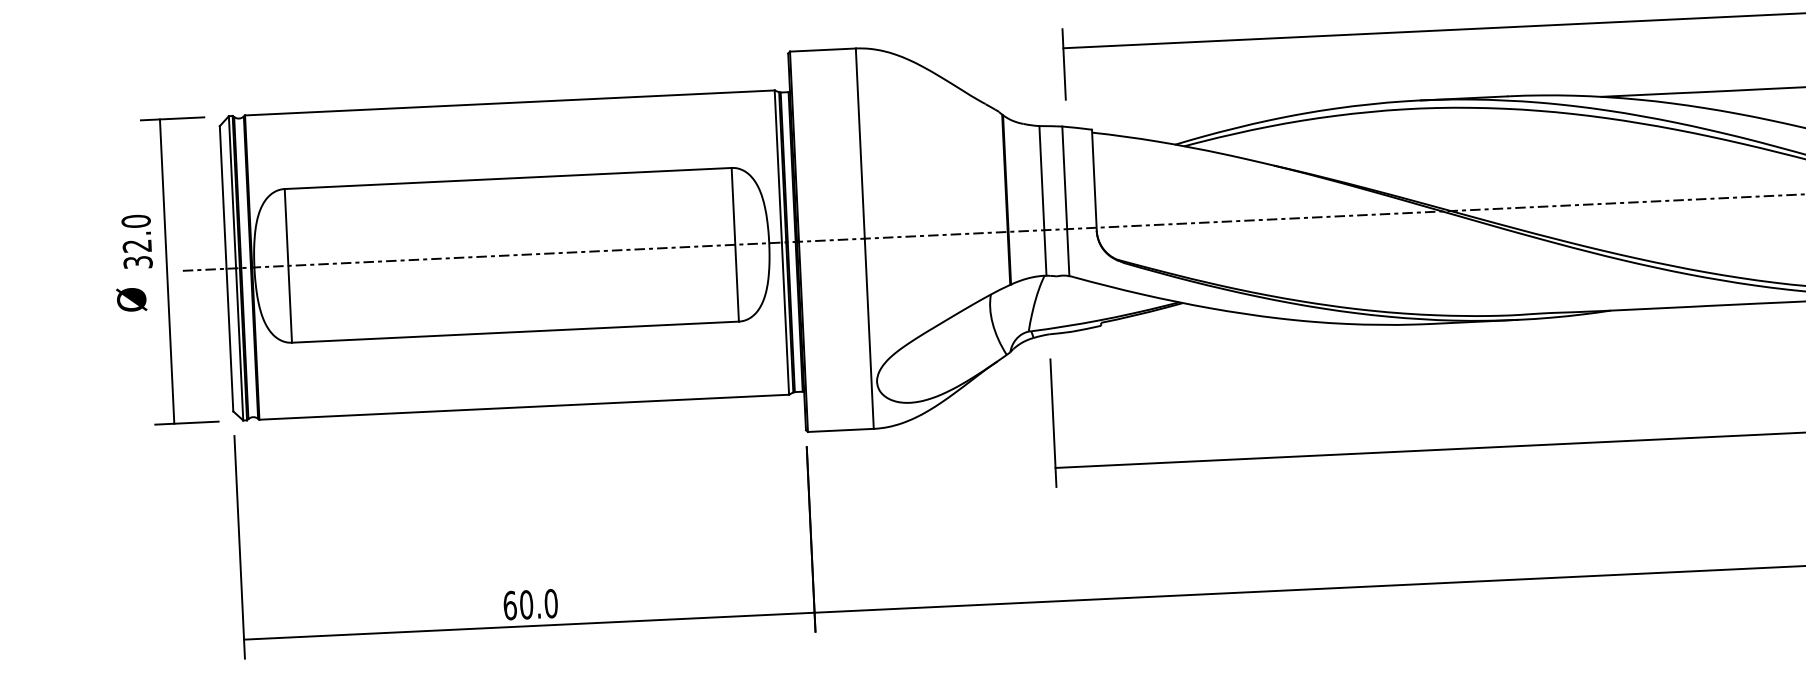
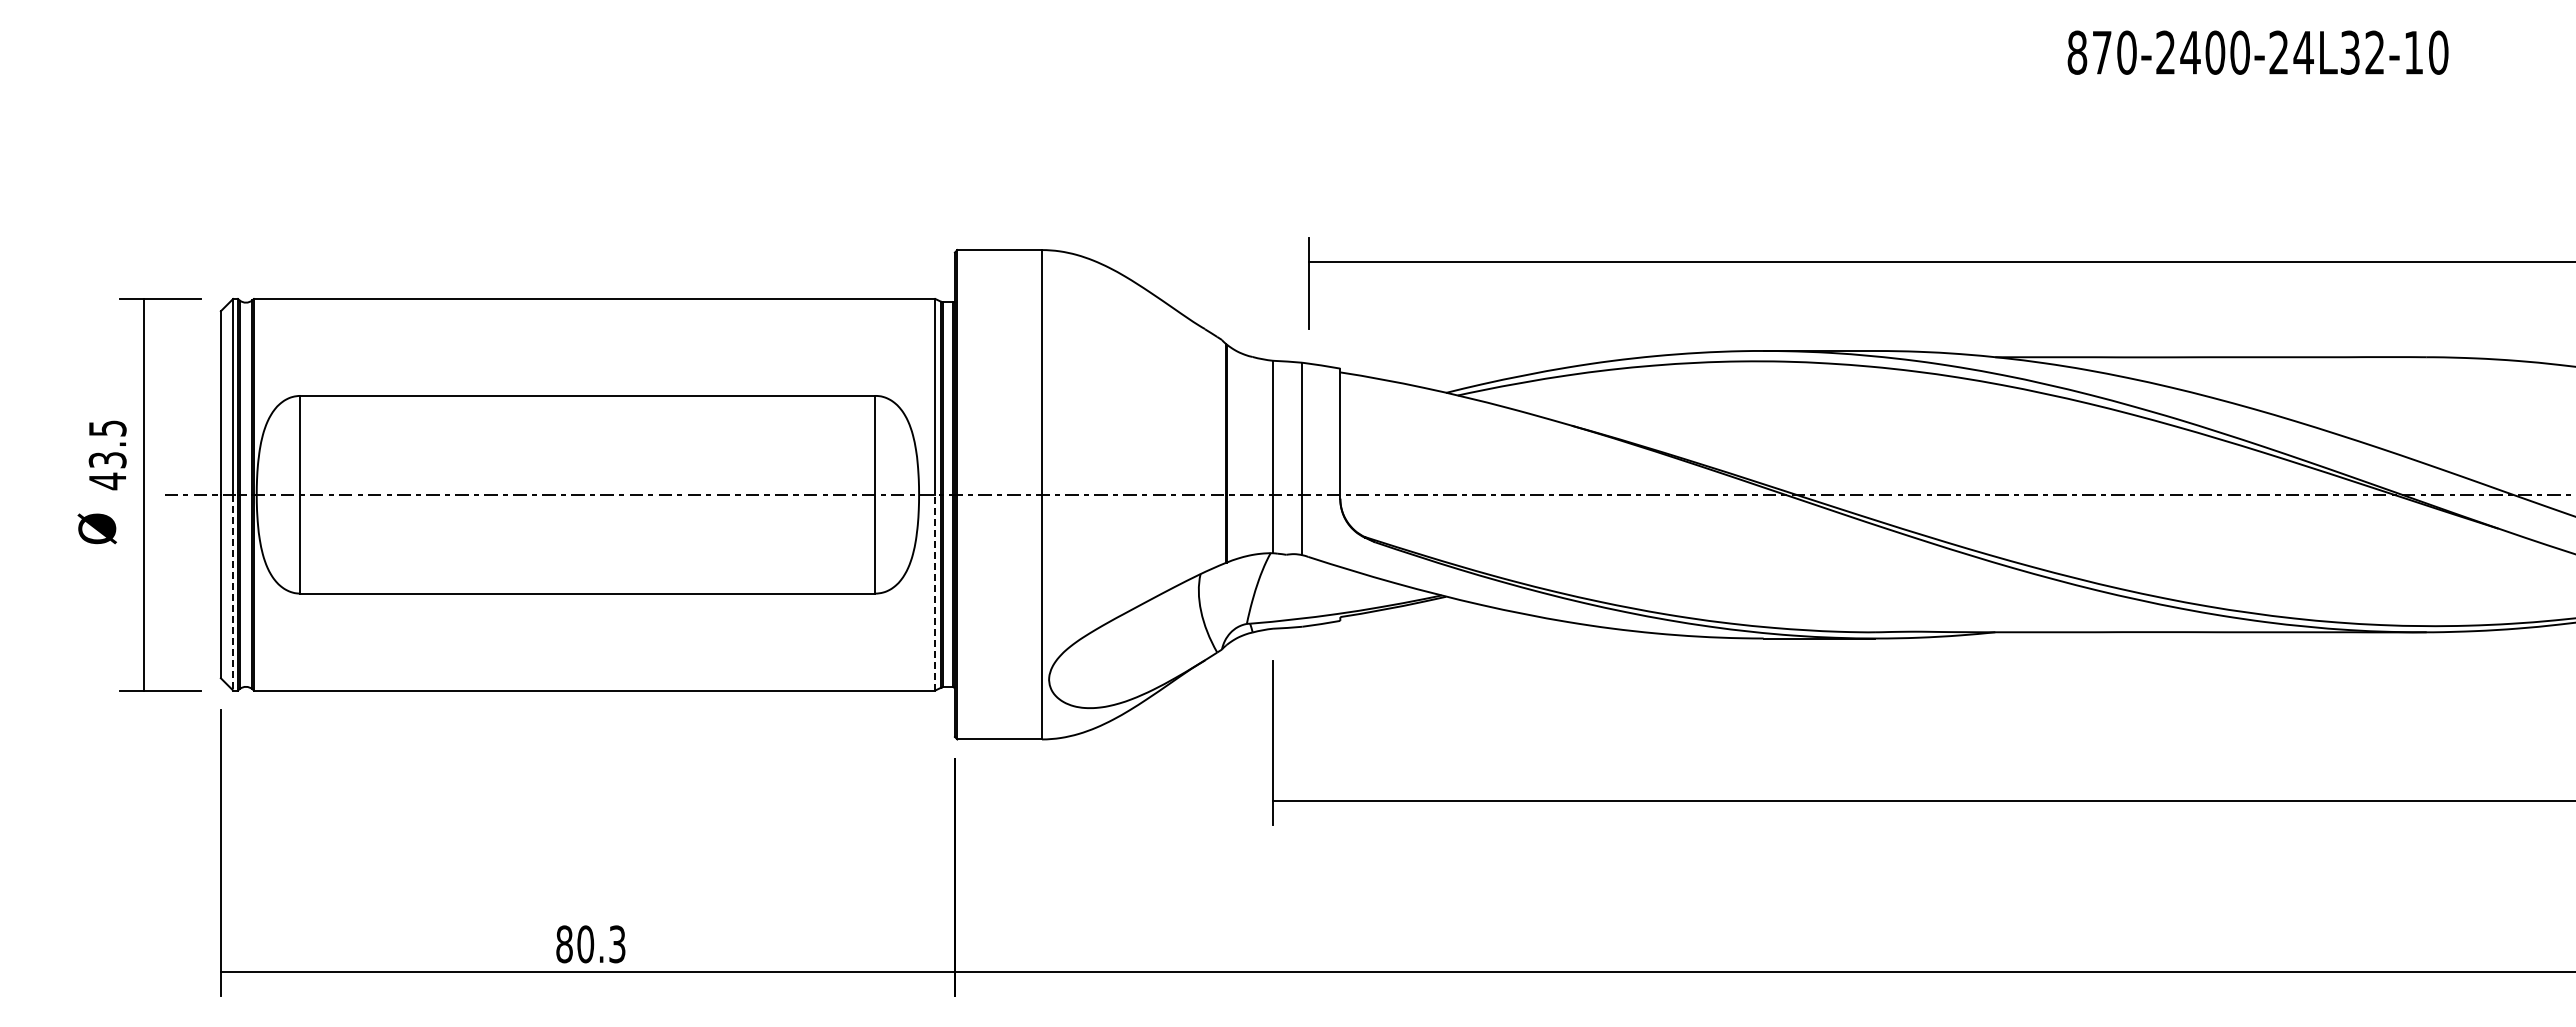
text: (136, 242) -> (107, 455), 32.0 -> 43.5
line: (785, 318) -> (935, 592), solid -> dashed
line: (239, 344) -> (233, 592), solid -> dashed
text: (530, 604) -> (590, 944), 60.0 -> 80.3

